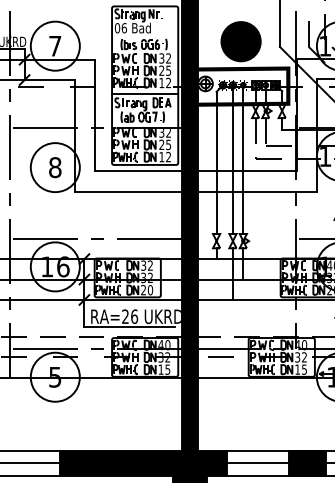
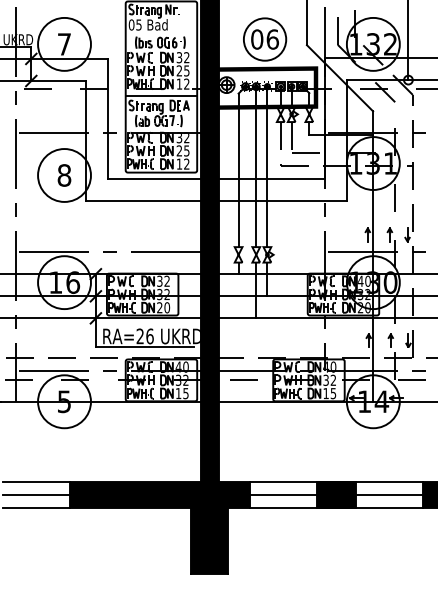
text: (123, 27) -> (138, 24), 06 -> 05
fill: (240, 41) -> (264, 39), removed

